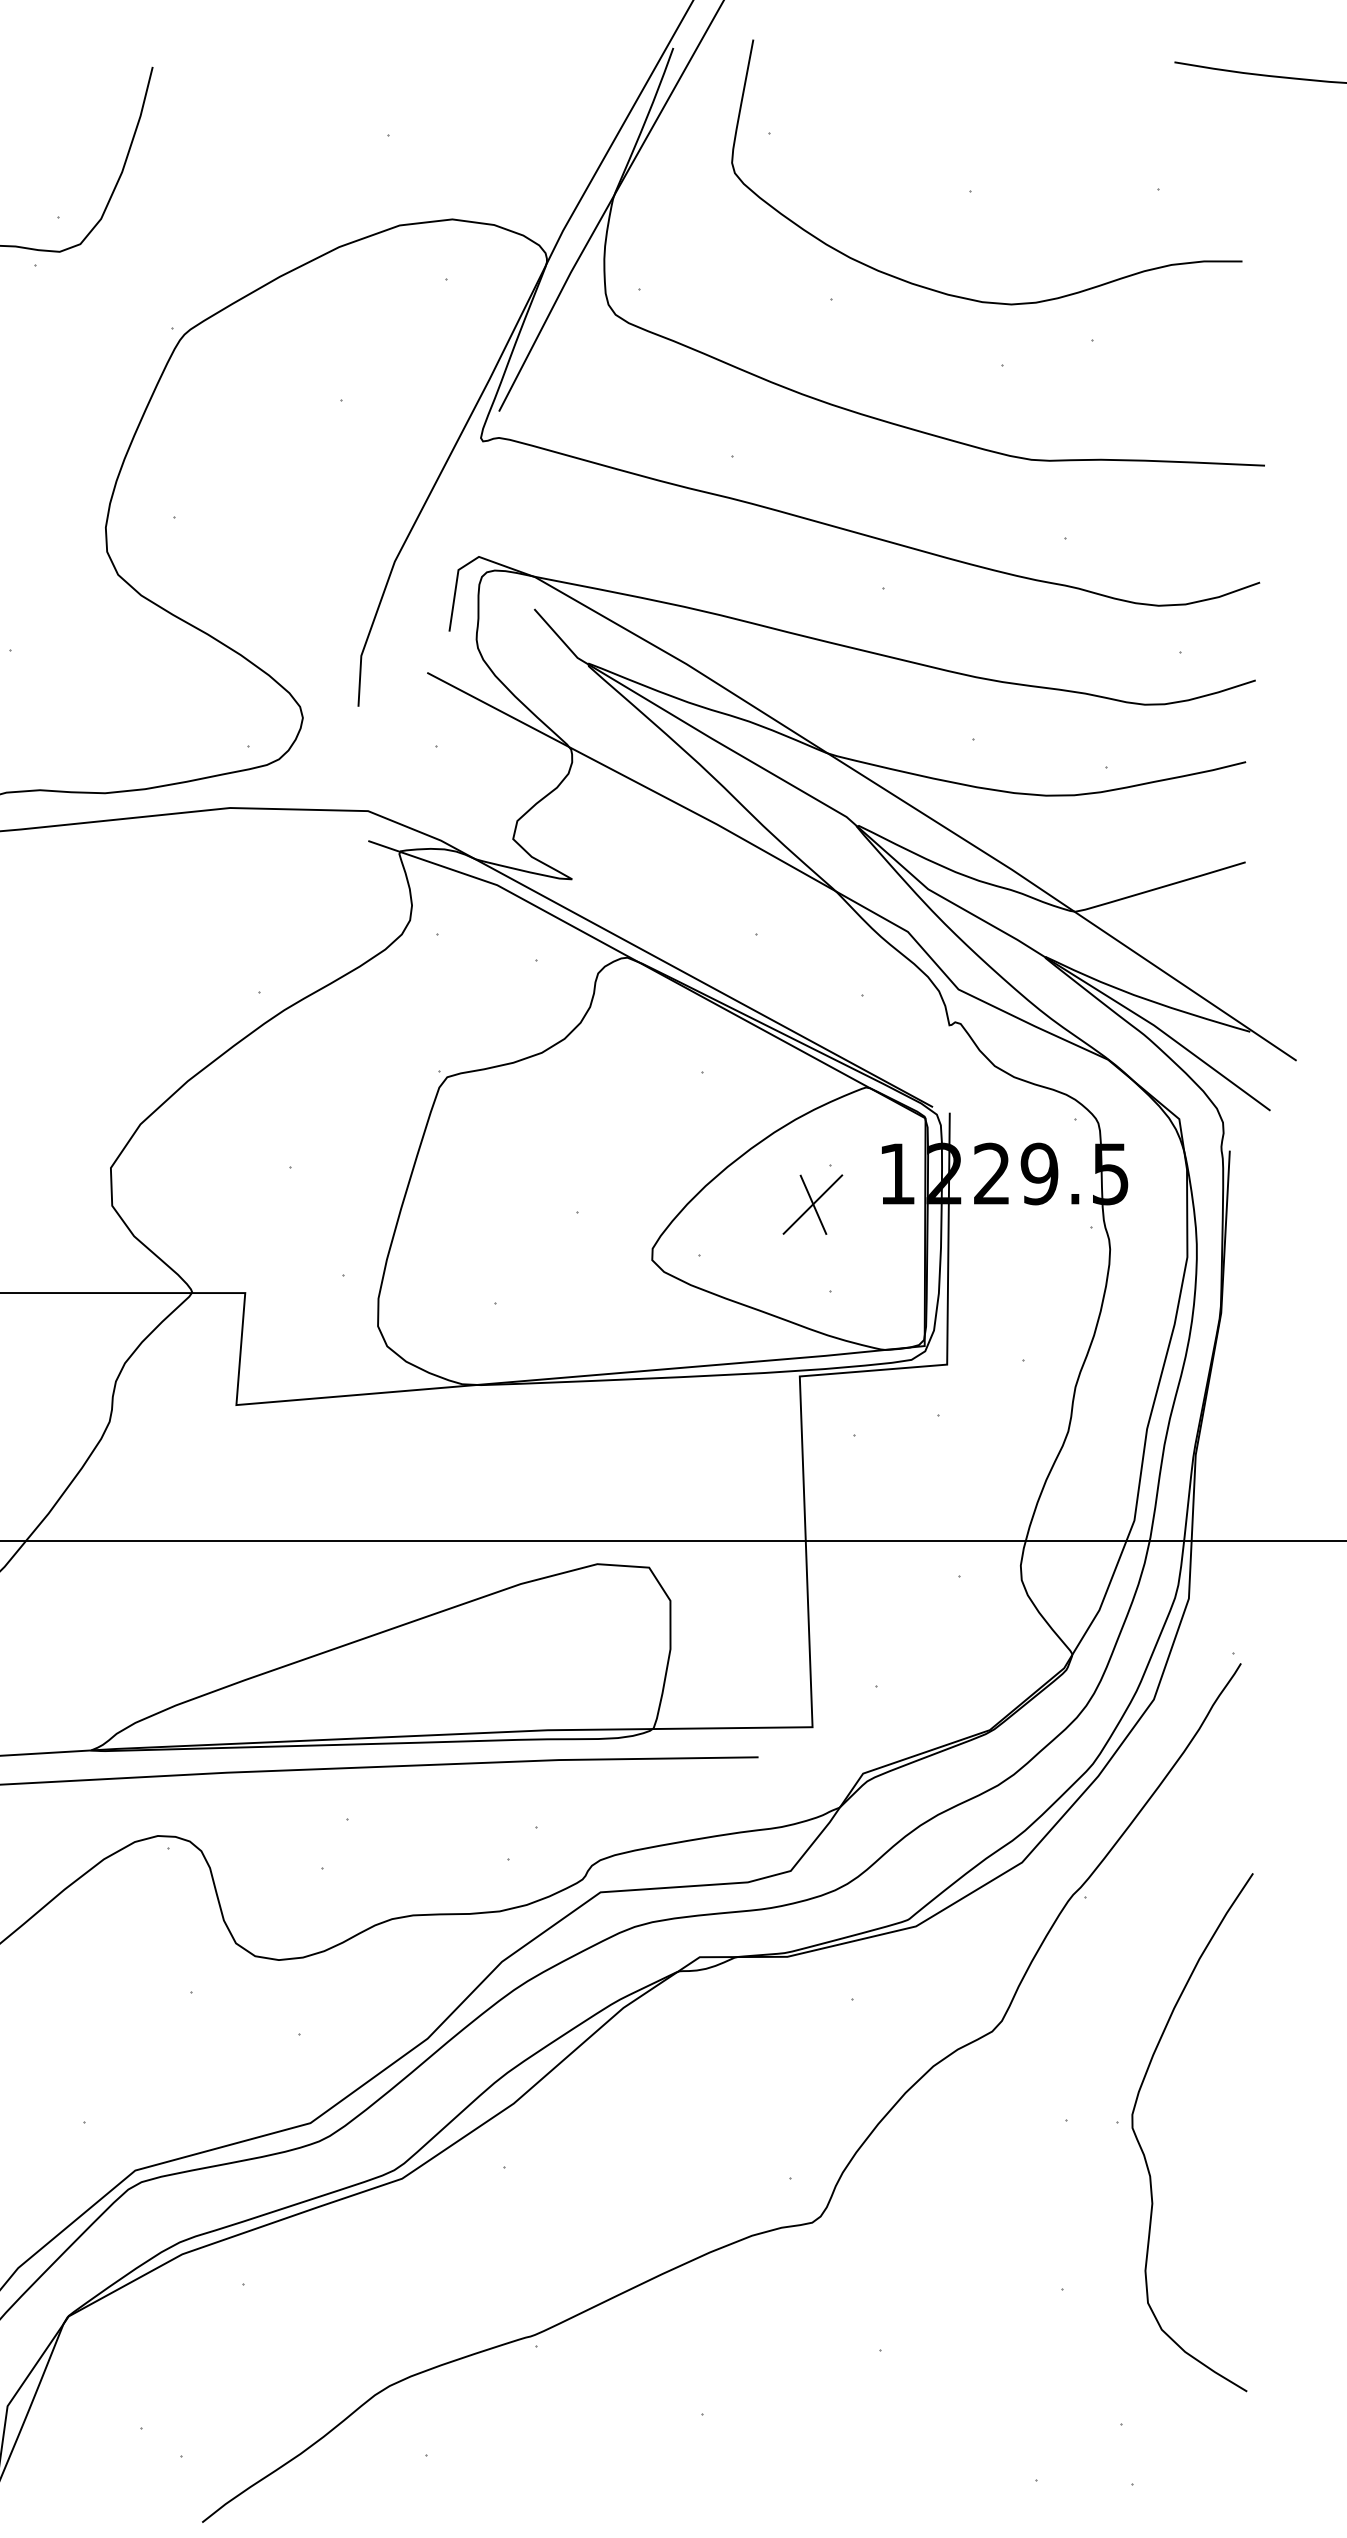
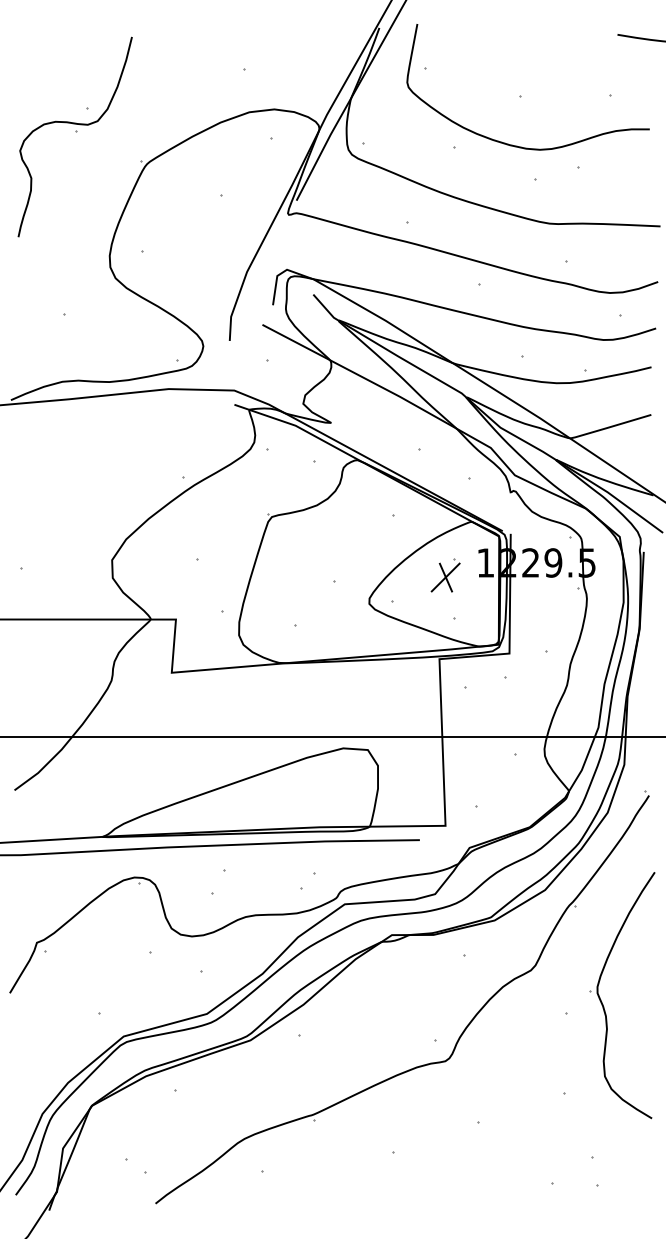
part: (1144, 2151) -> (603, 1004), moved

